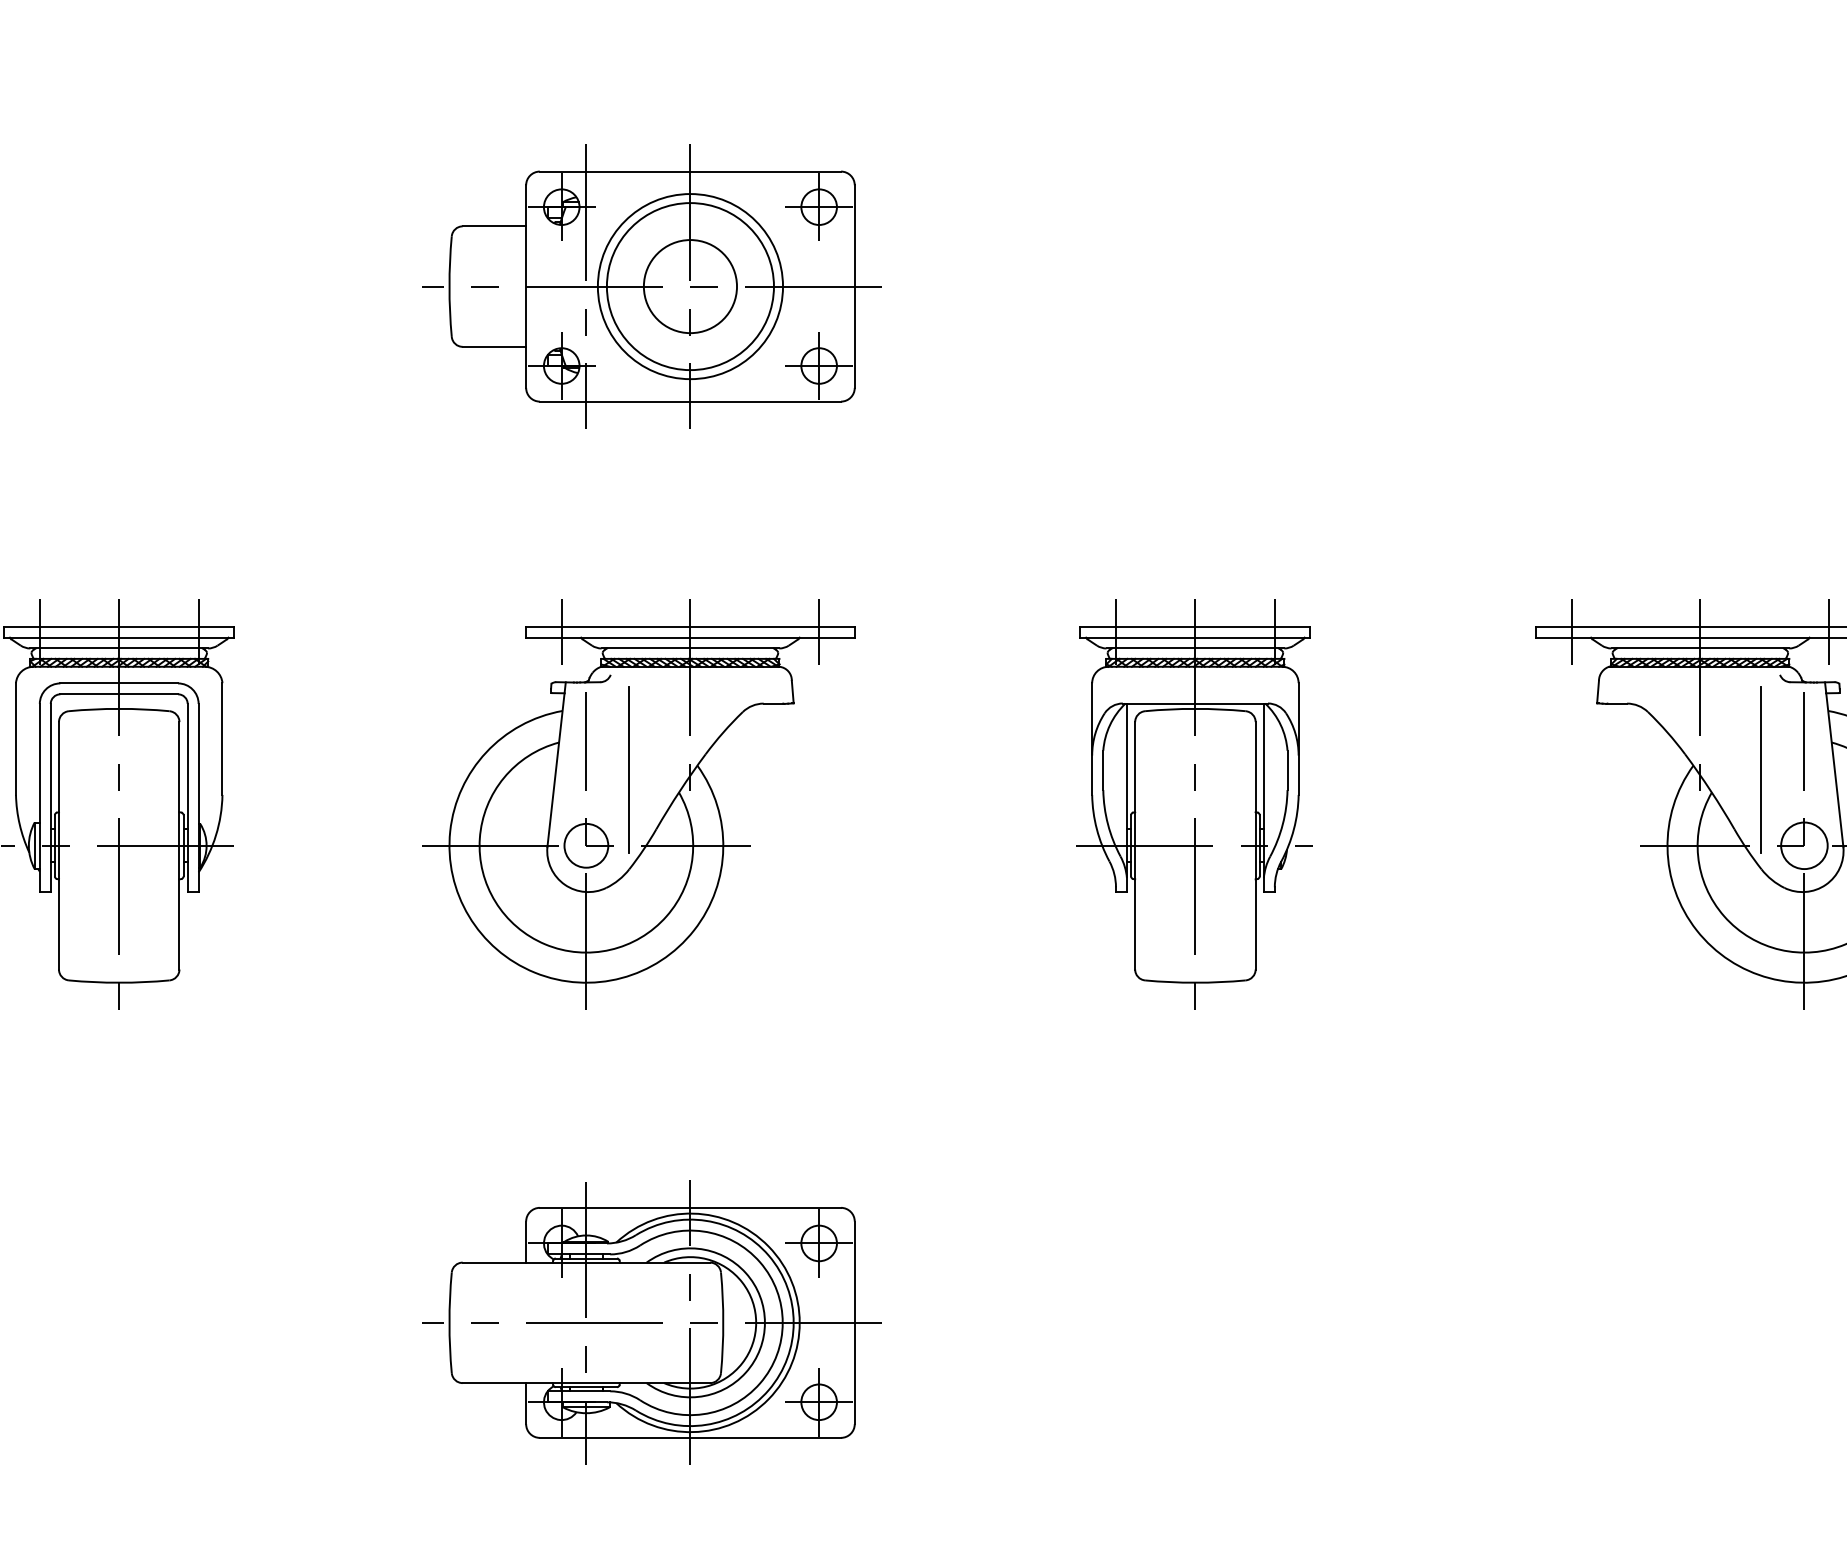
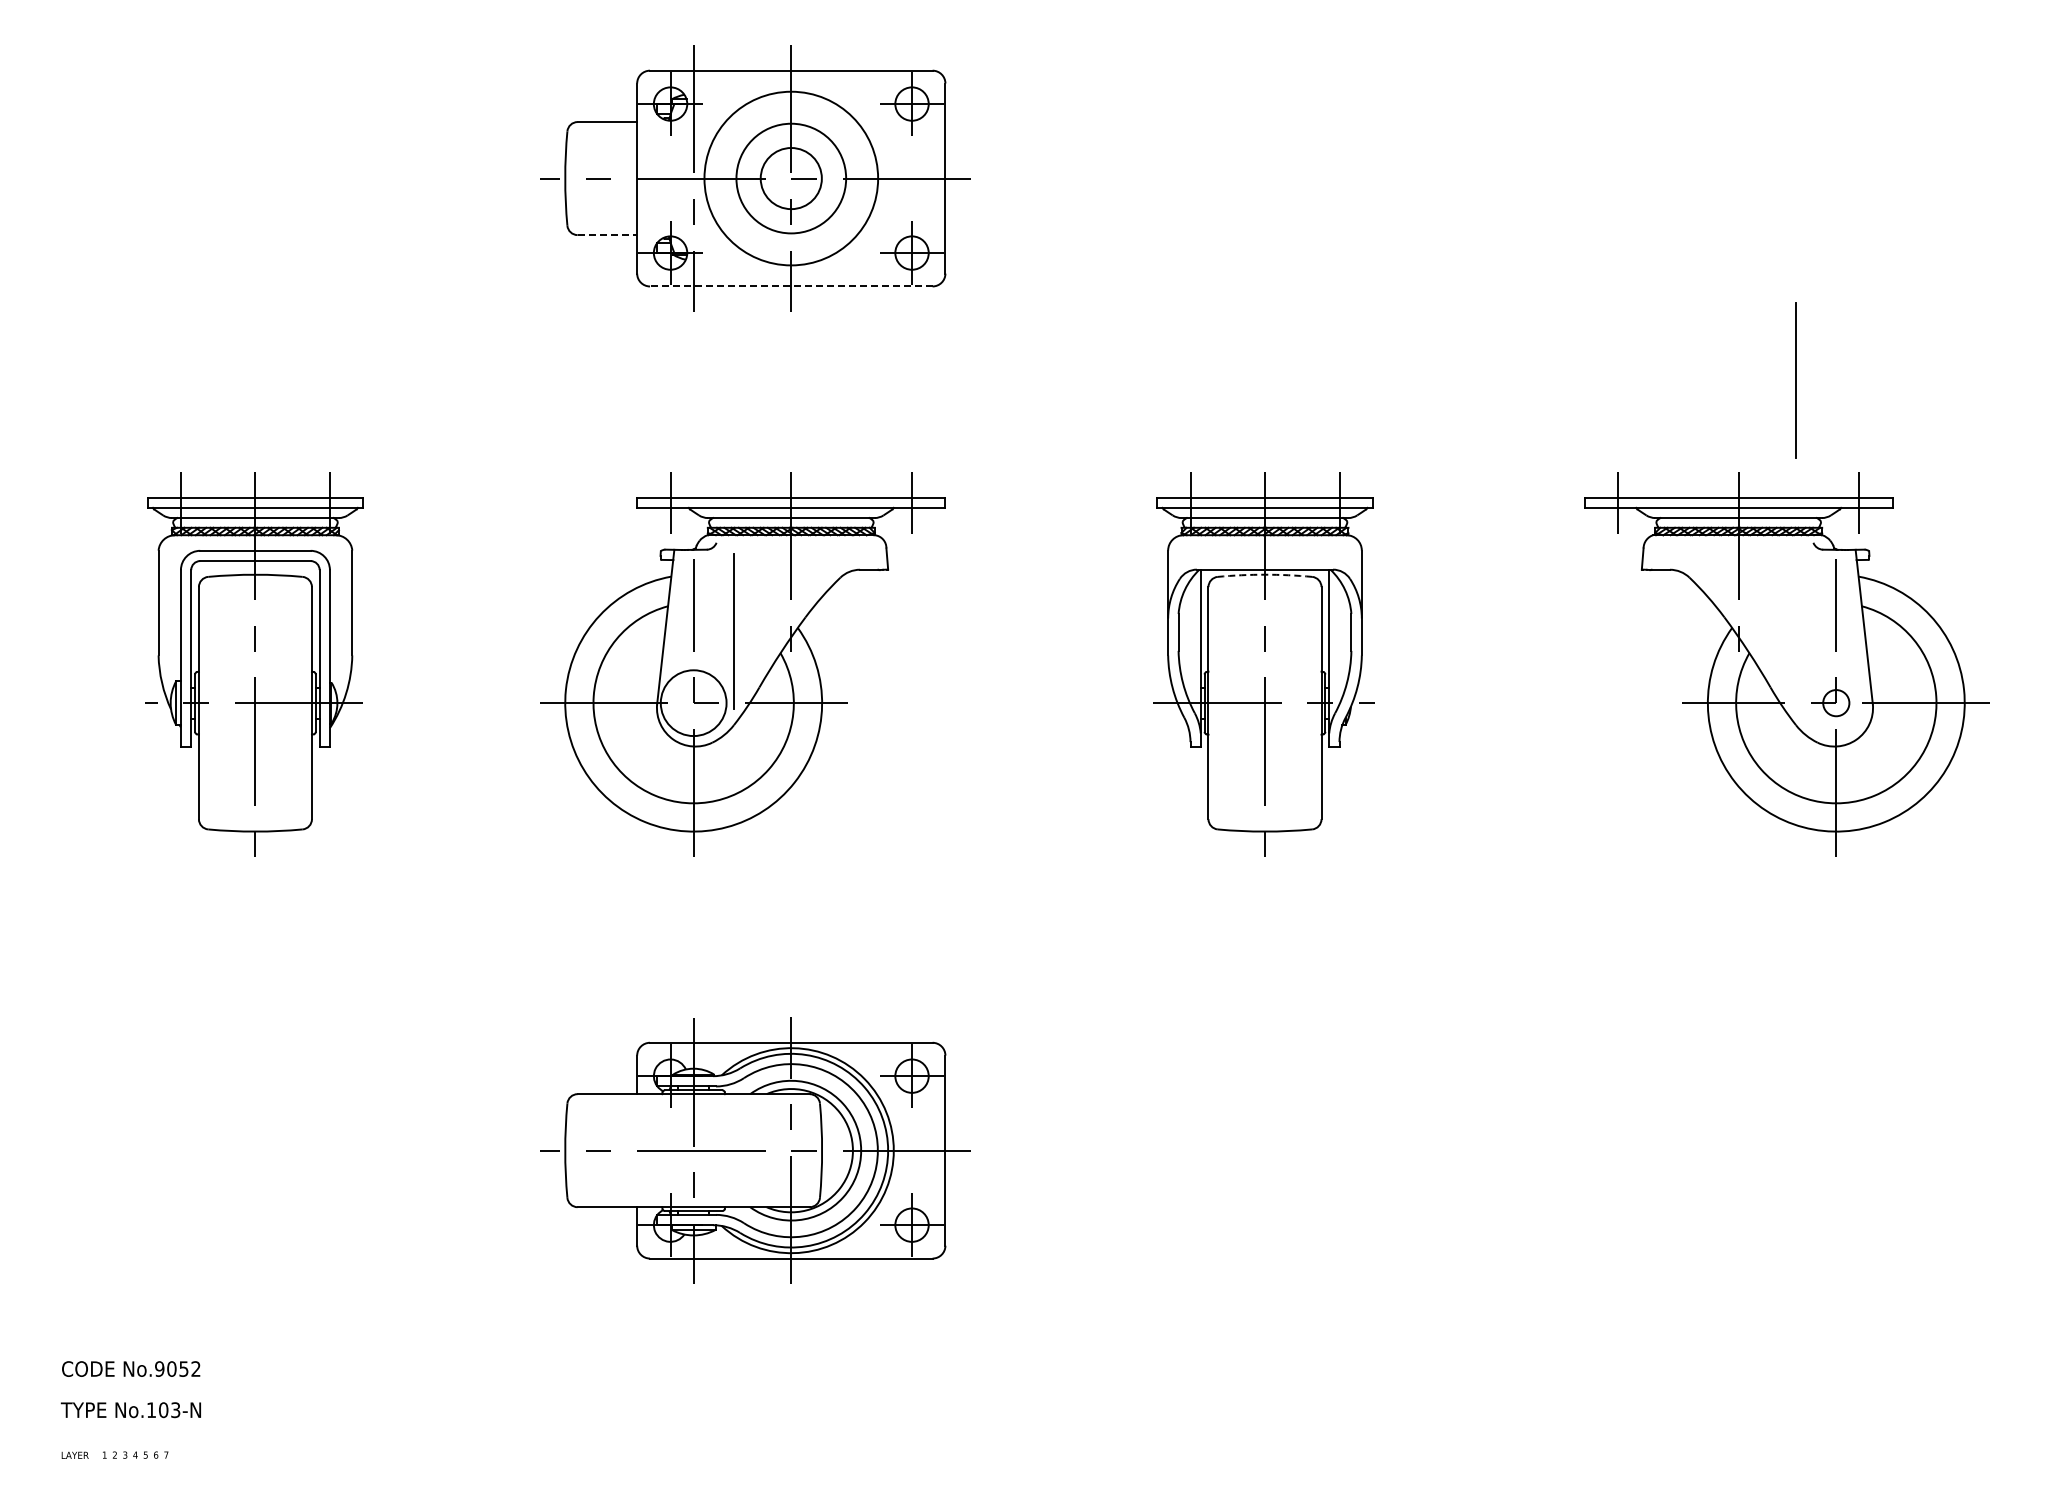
circle: (689, 286) -> (790, 178), size x0.7
circle: (689, 286) -> (790, 178), size x0.7
line: (494, 347) -> (607, 235), solid -> dashed
line: (689, 401) -> (790, 286), solid -> dashed
arc: (1195, 708) -> (1265, 574), solid -> dashed
line: (1760, 769) -> (1795, 380), moved
circle: (586, 845) -> (693, 702), size x1.6
circle: (1804, 846) -> (1836, 703), size x0.6

